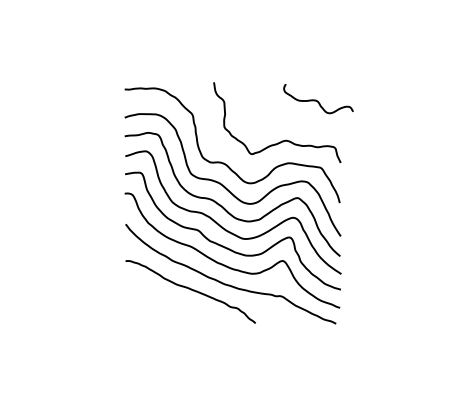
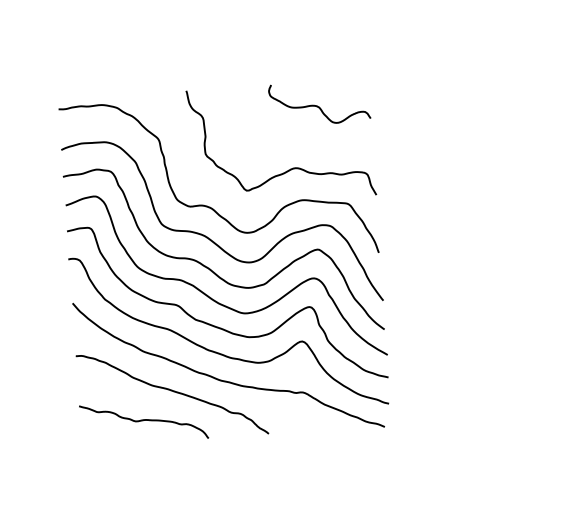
curve: (317, 100) -> (318, 105), moved
curve: (169, 309) -> (143, 421), added

